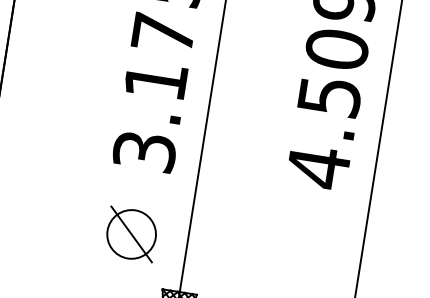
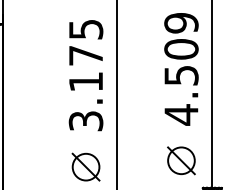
part: (305, 249) -> (181, 160), added

